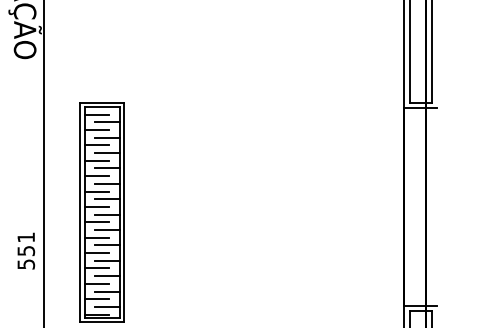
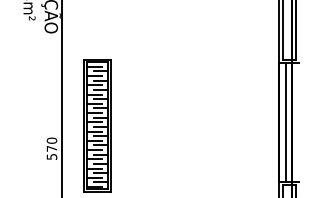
line: (414, 205) -> (285, 121), added
text: (25, 243) -> (51, 144), 551 -> 570

